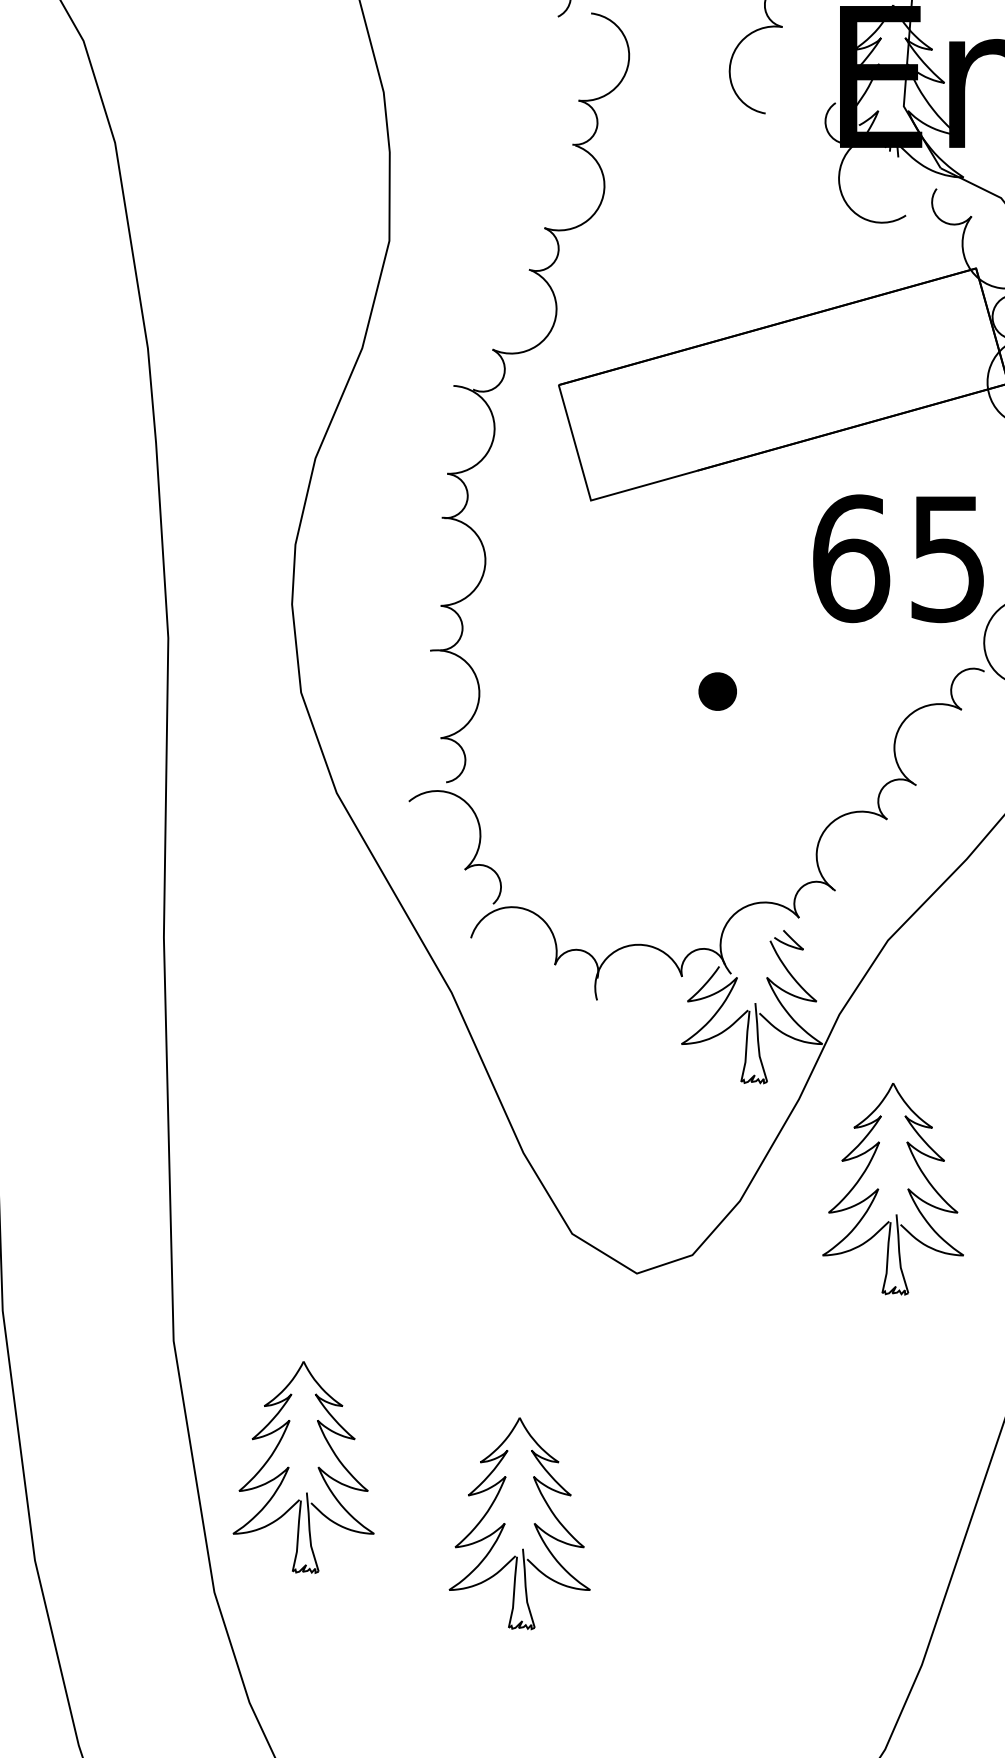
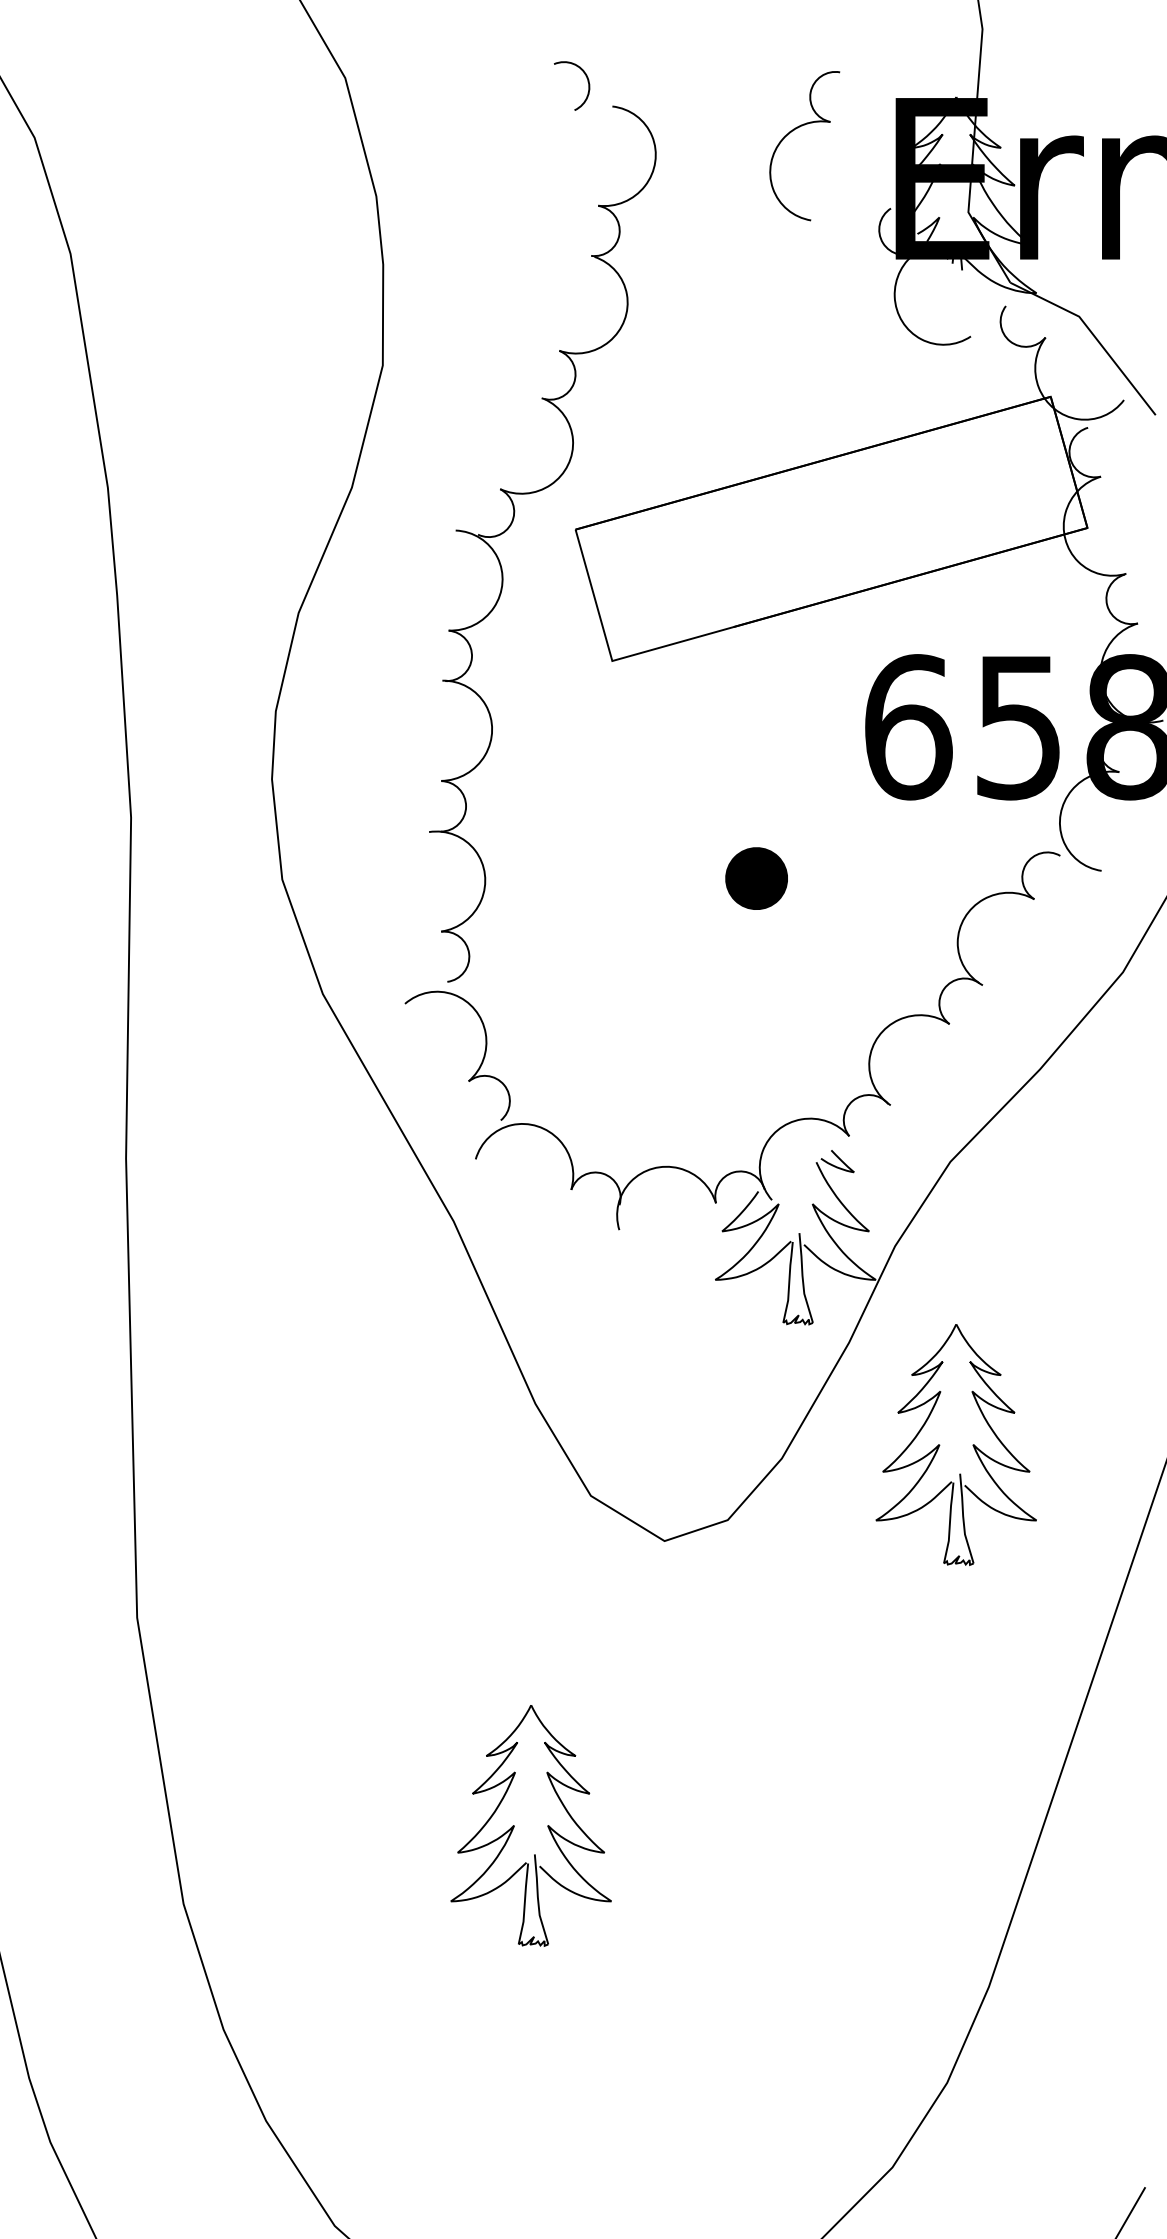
part: (717, 691) -> (756, 878), size x1.43
part: (289, 1467) -> (268, 1761), removed

